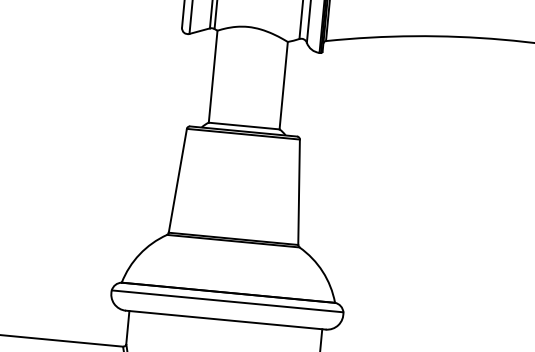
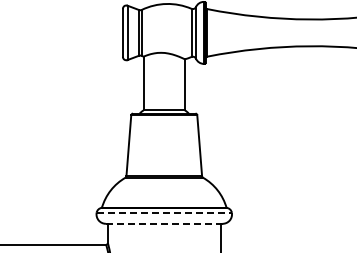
line: (228, 300) -> (164, 212), solid -> dashed
line: (226, 319) -> (164, 223), solid -> dashed

